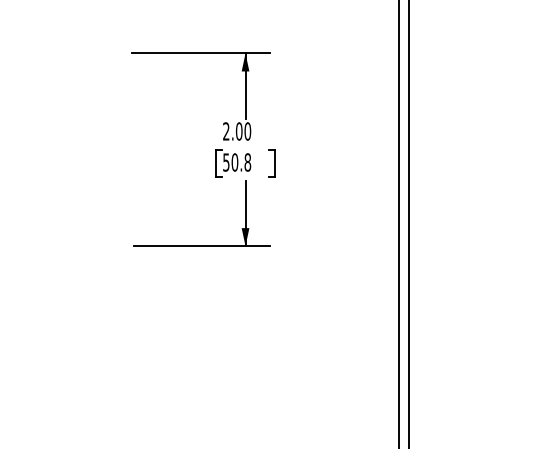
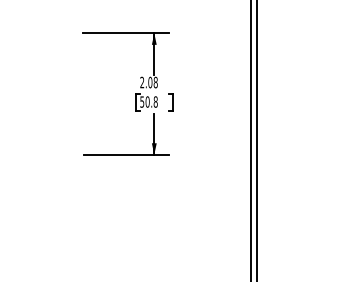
text: (247, 131) -> (155, 82), 2.00 -> 2.08

